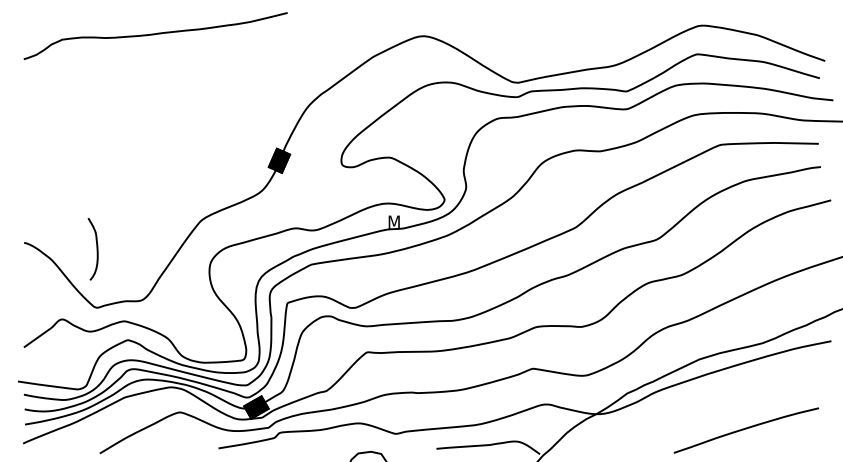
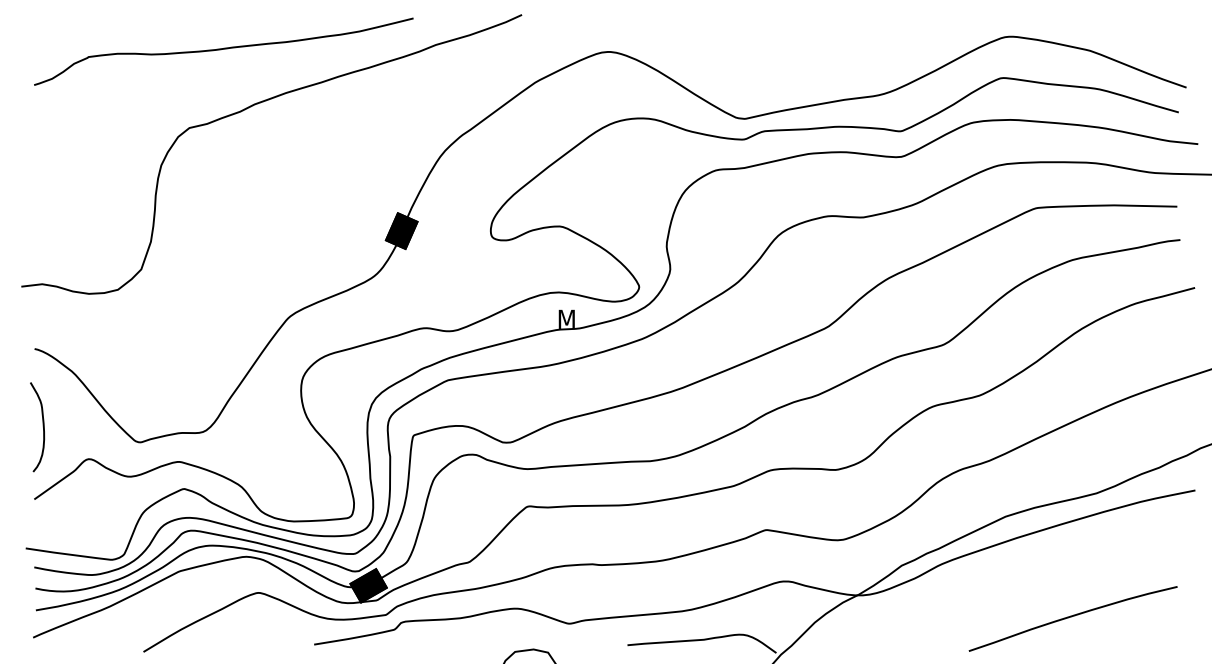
curve: (172, 76) -> (247, 109), added
curve: (96, 249) -> (42, 427), moved

